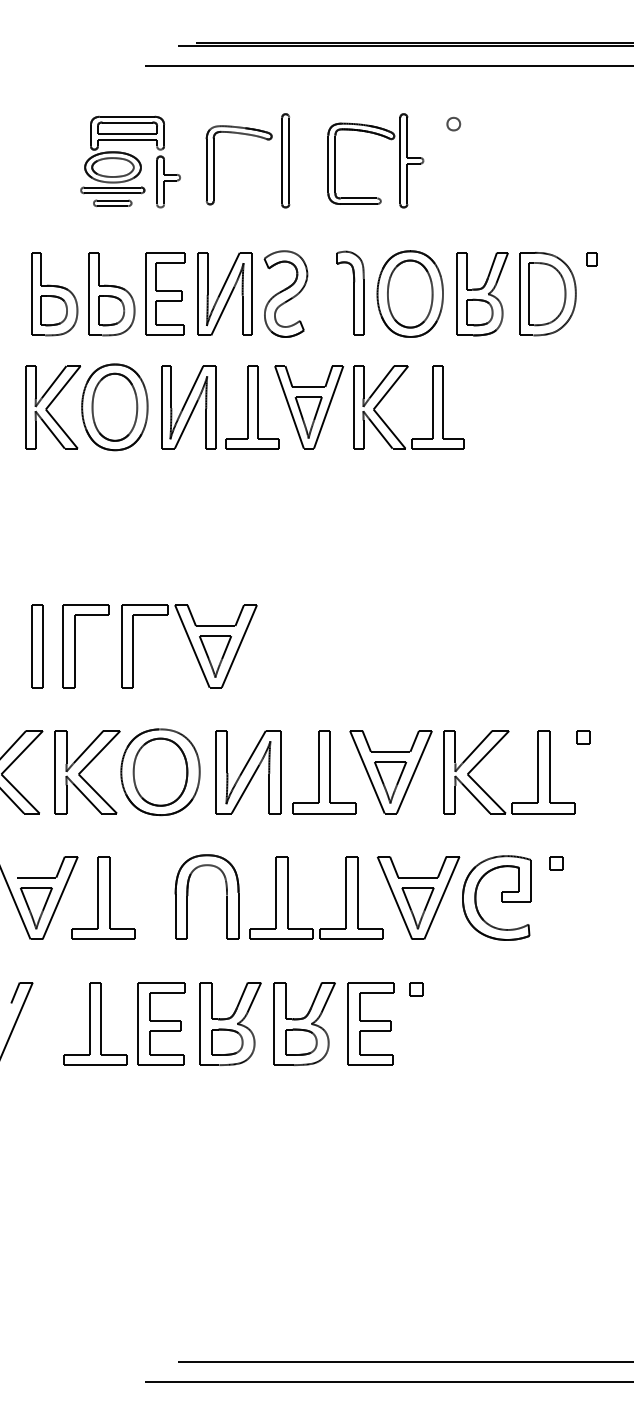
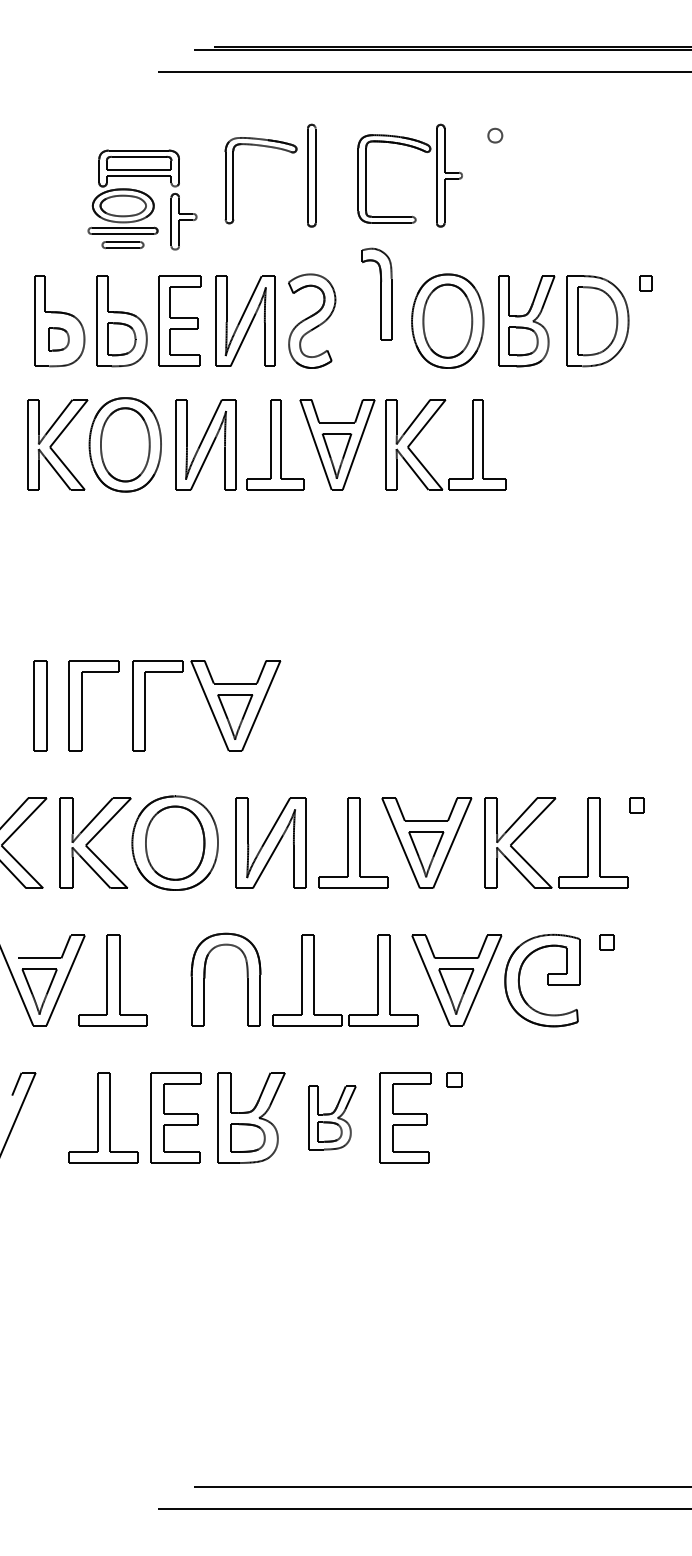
part: (130, 161) -> (142, 199), moved
part: (350, 292) -> (377, 293), moved
part: (53, 310) -> (58, 339), size x0.7
part: (304, 1023) -> (332, 1117), size x0.7

